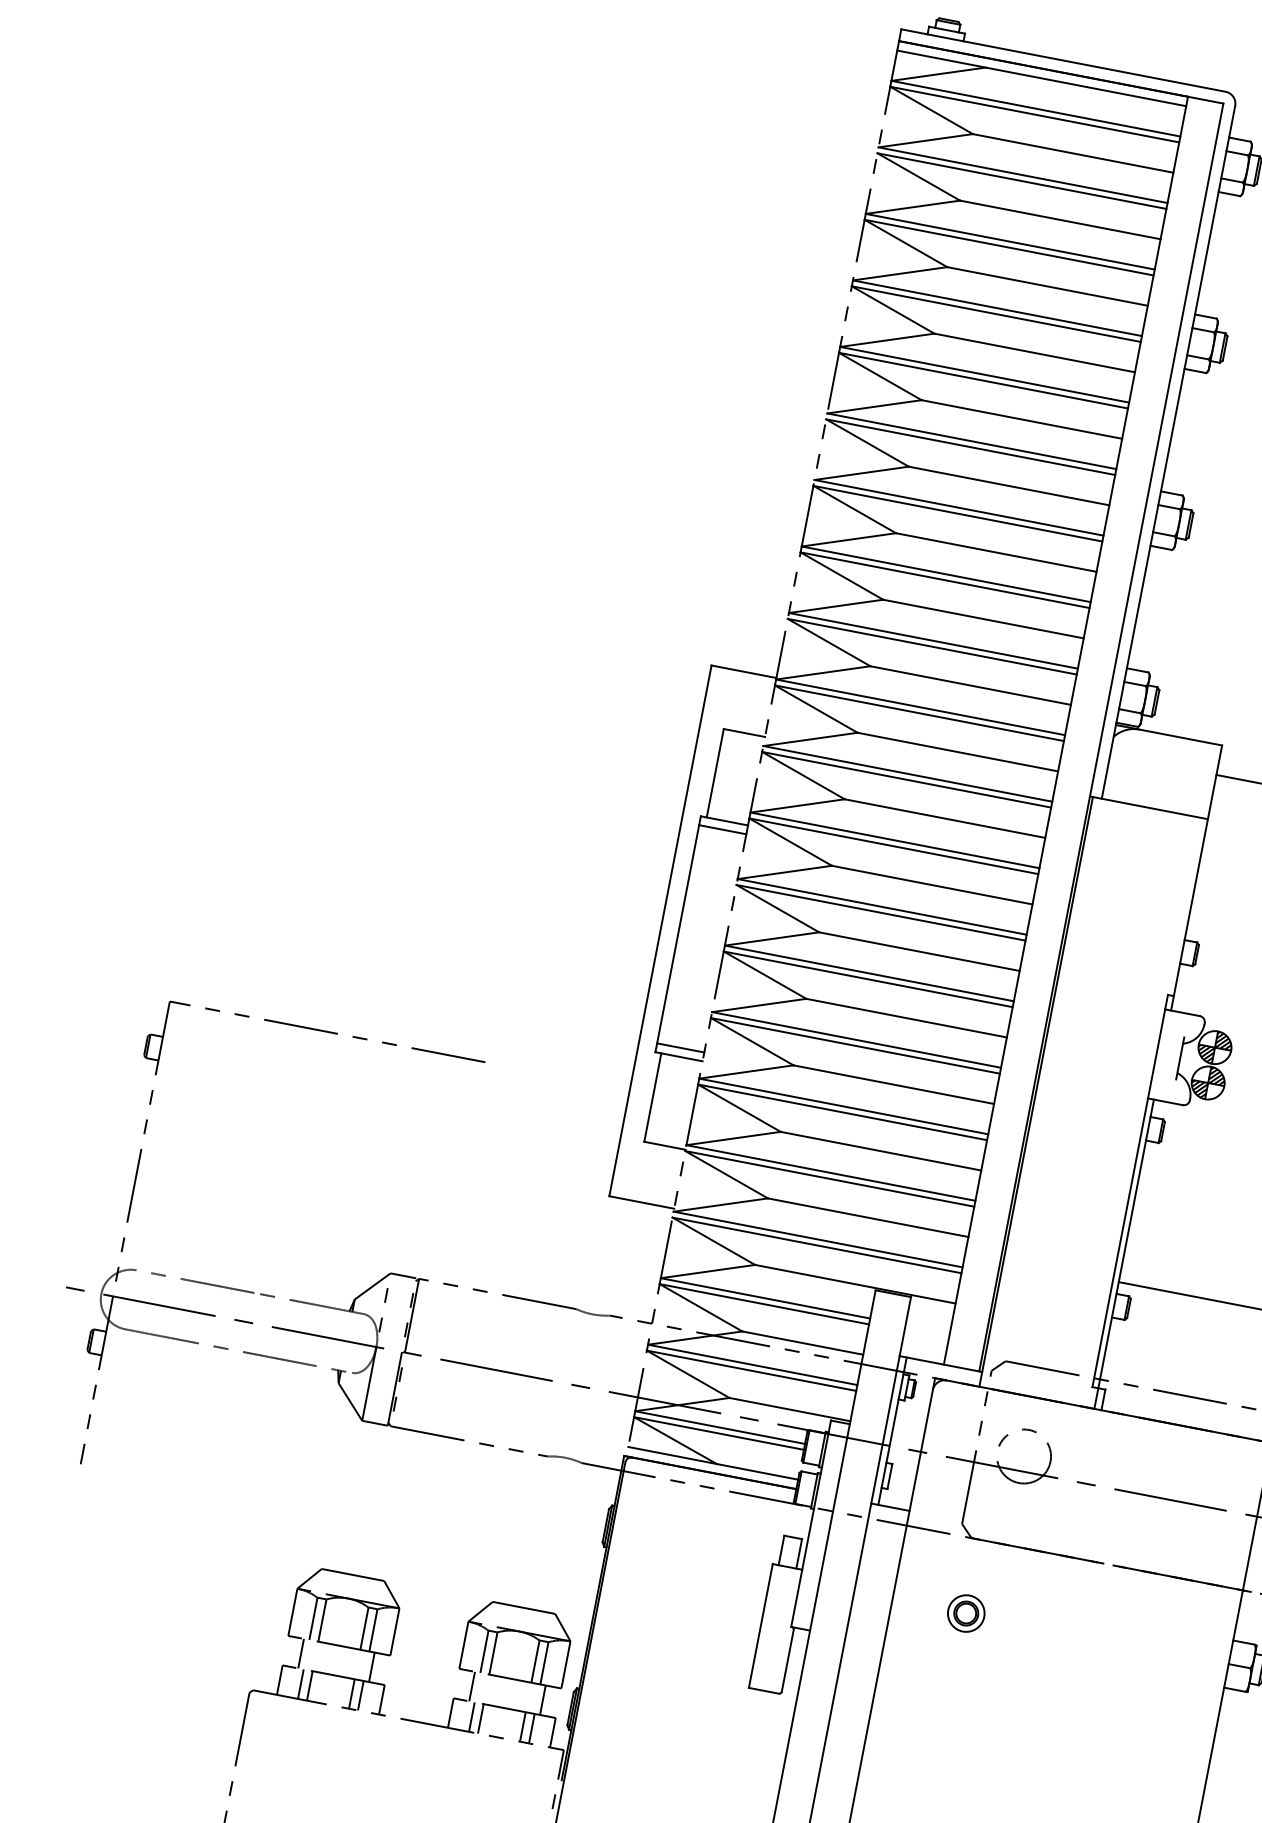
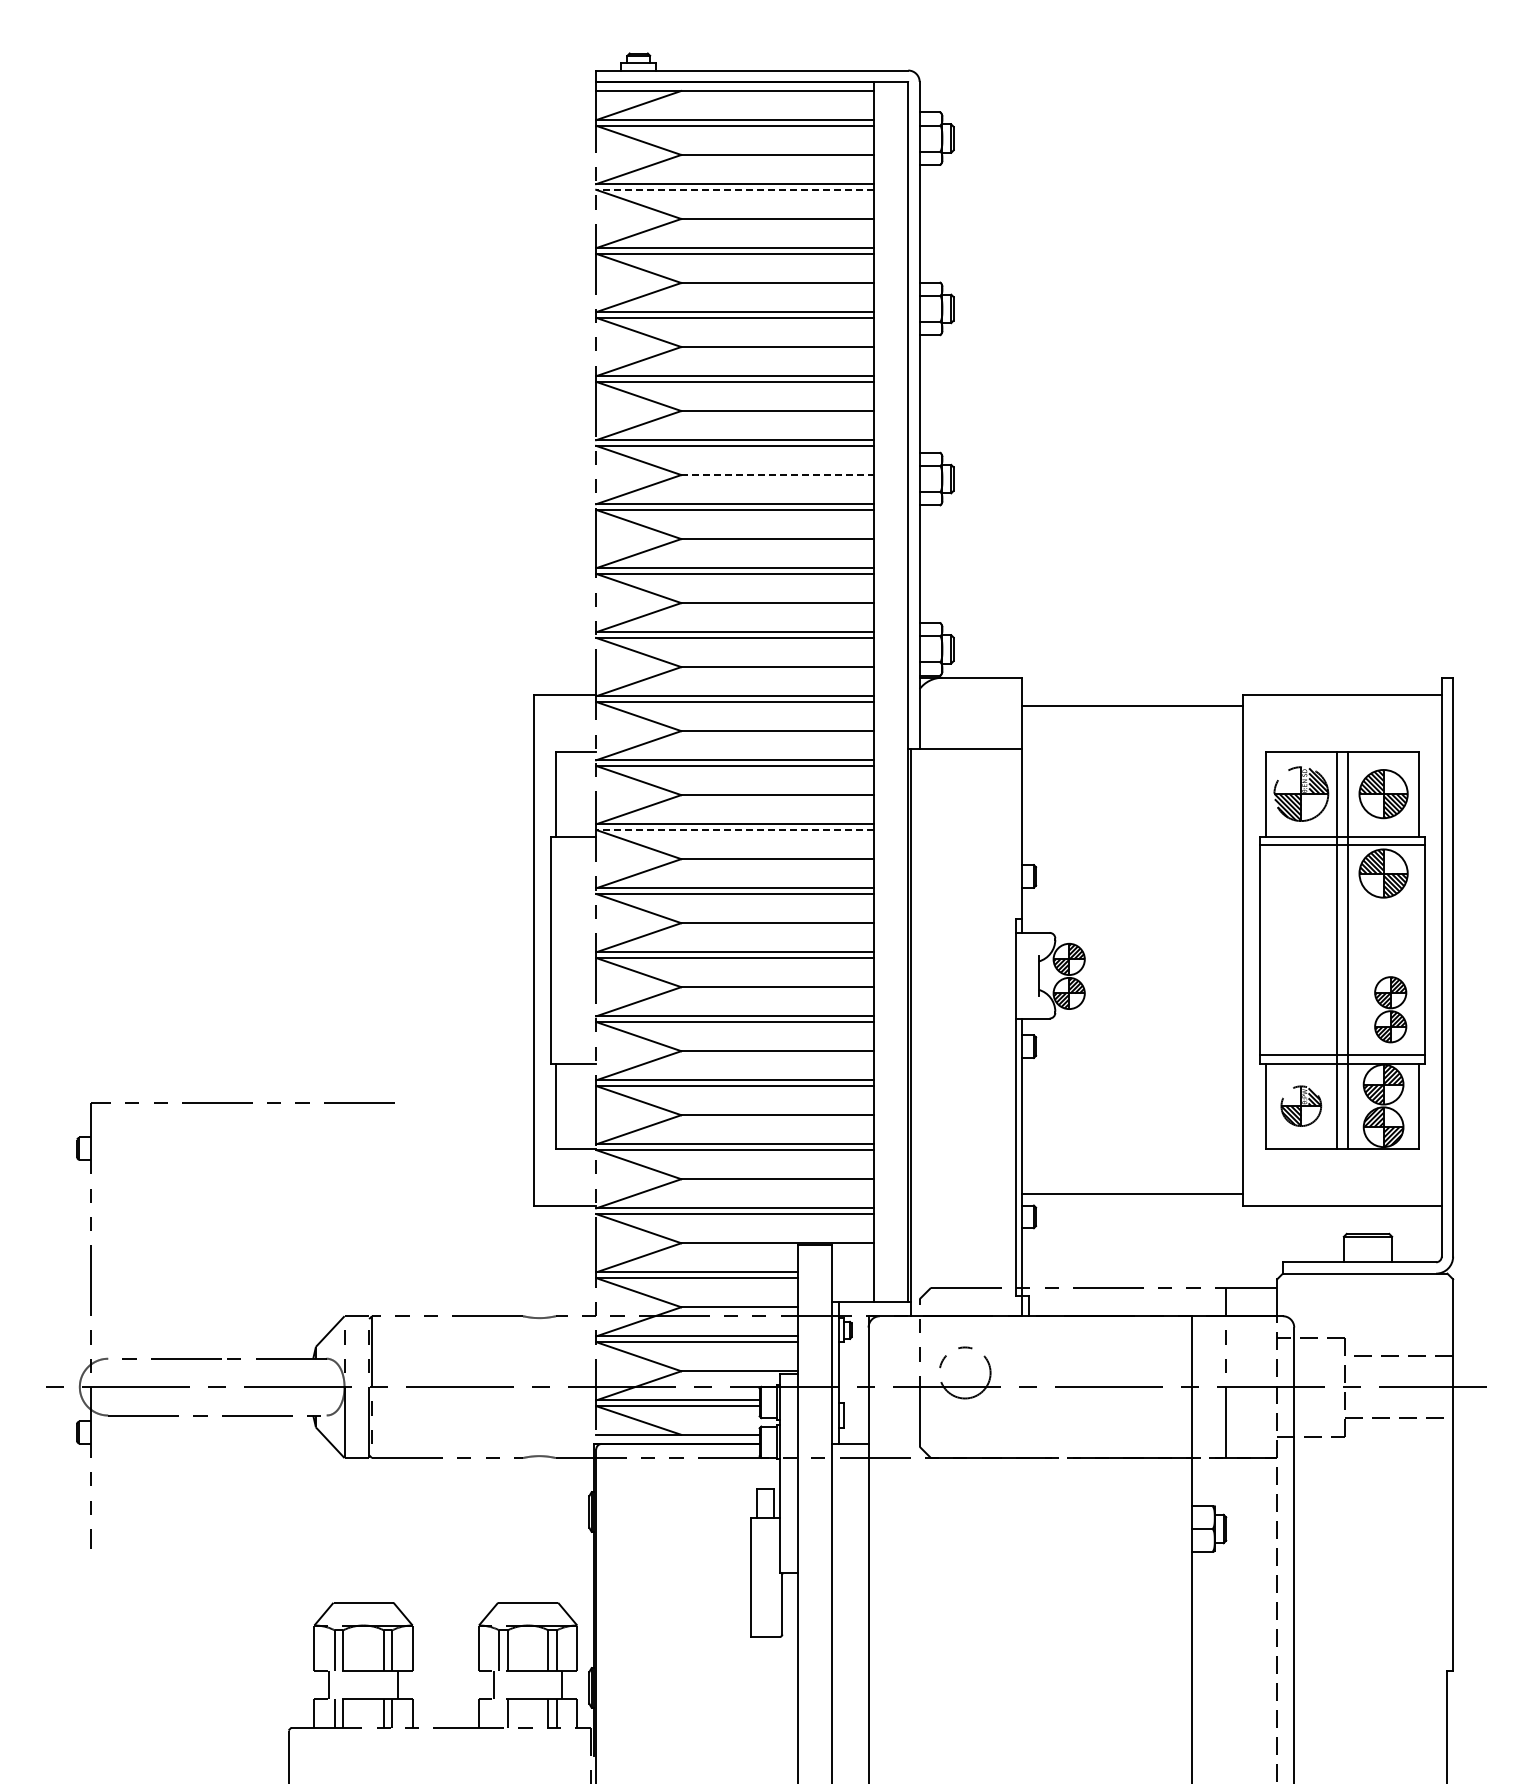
line: (1021, 180) -> (734, 189), solid -> dashed
line: (1009, 486) -> (778, 475), solid -> dashed
line: (722, 830) -> (573, 845), removed
line: (893, 845) -> (734, 829), solid -> dashed
line: (680, 1048) -> (573, 1055), removed
part: (966, 1613) -> (939, 1528), removed
line: (472, 1717) -> (499, 1713), removed

